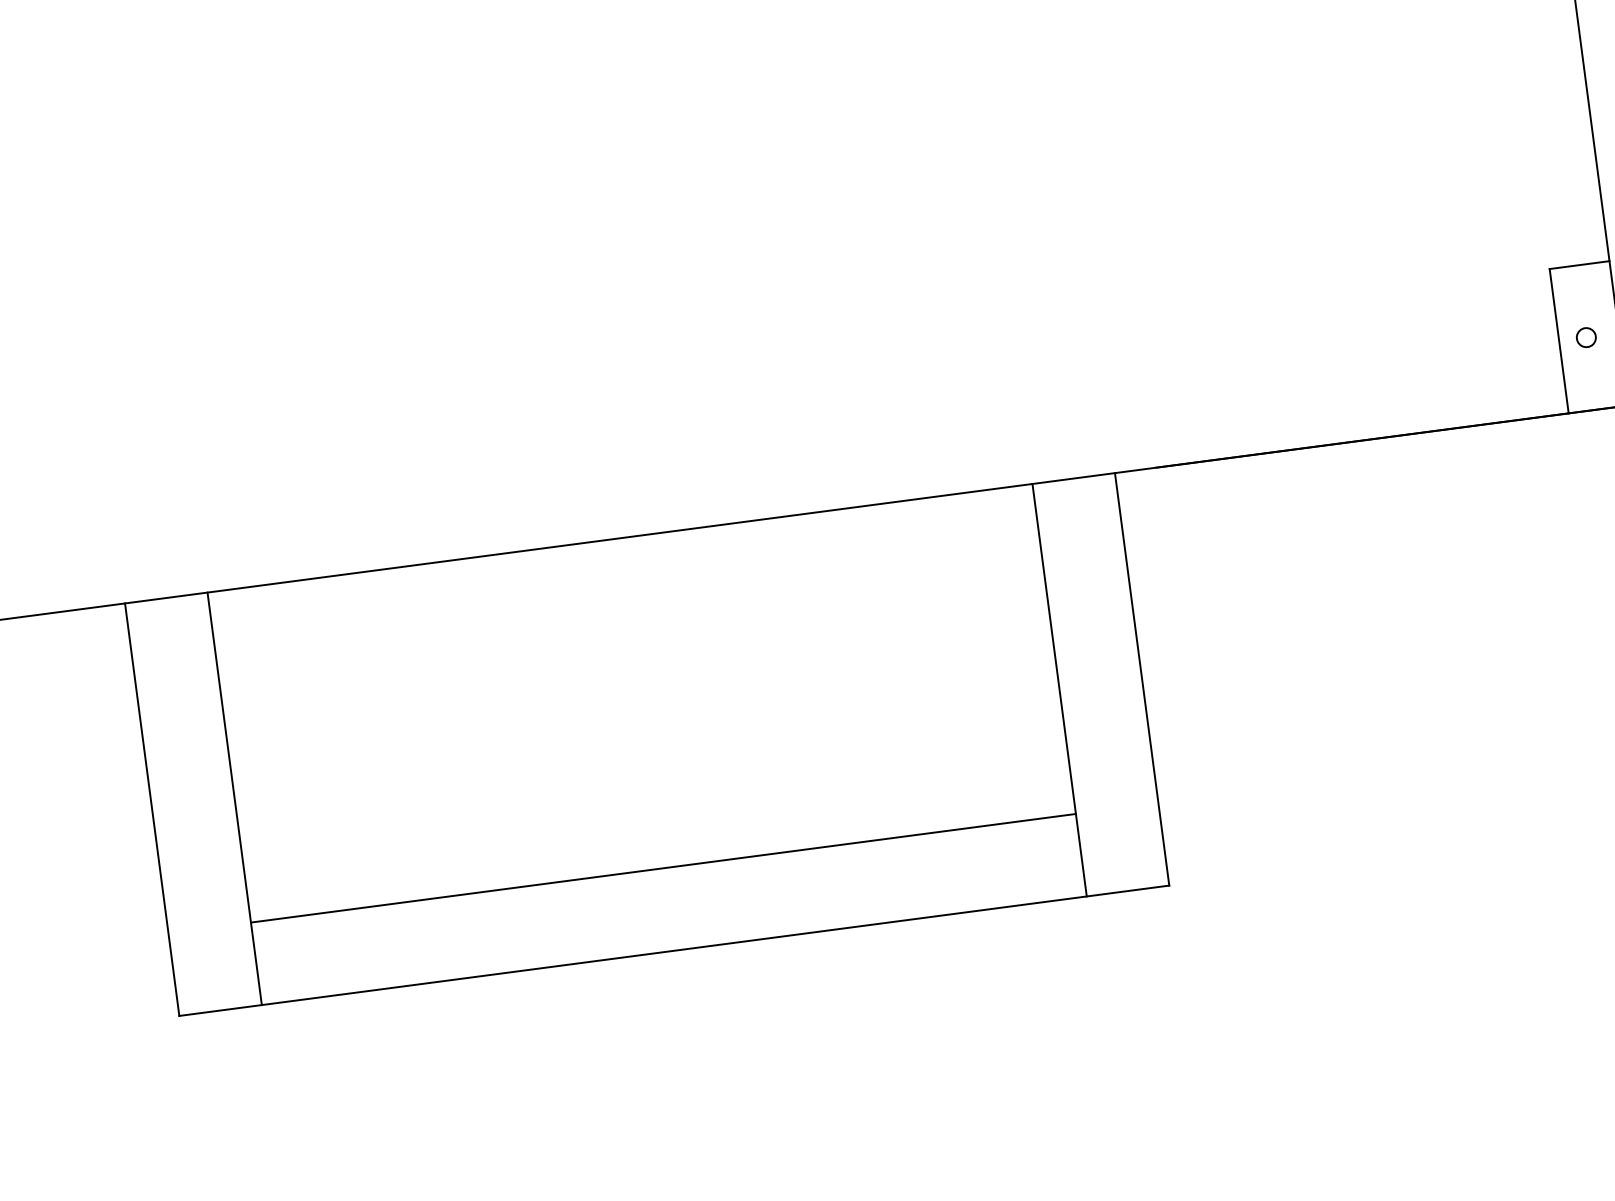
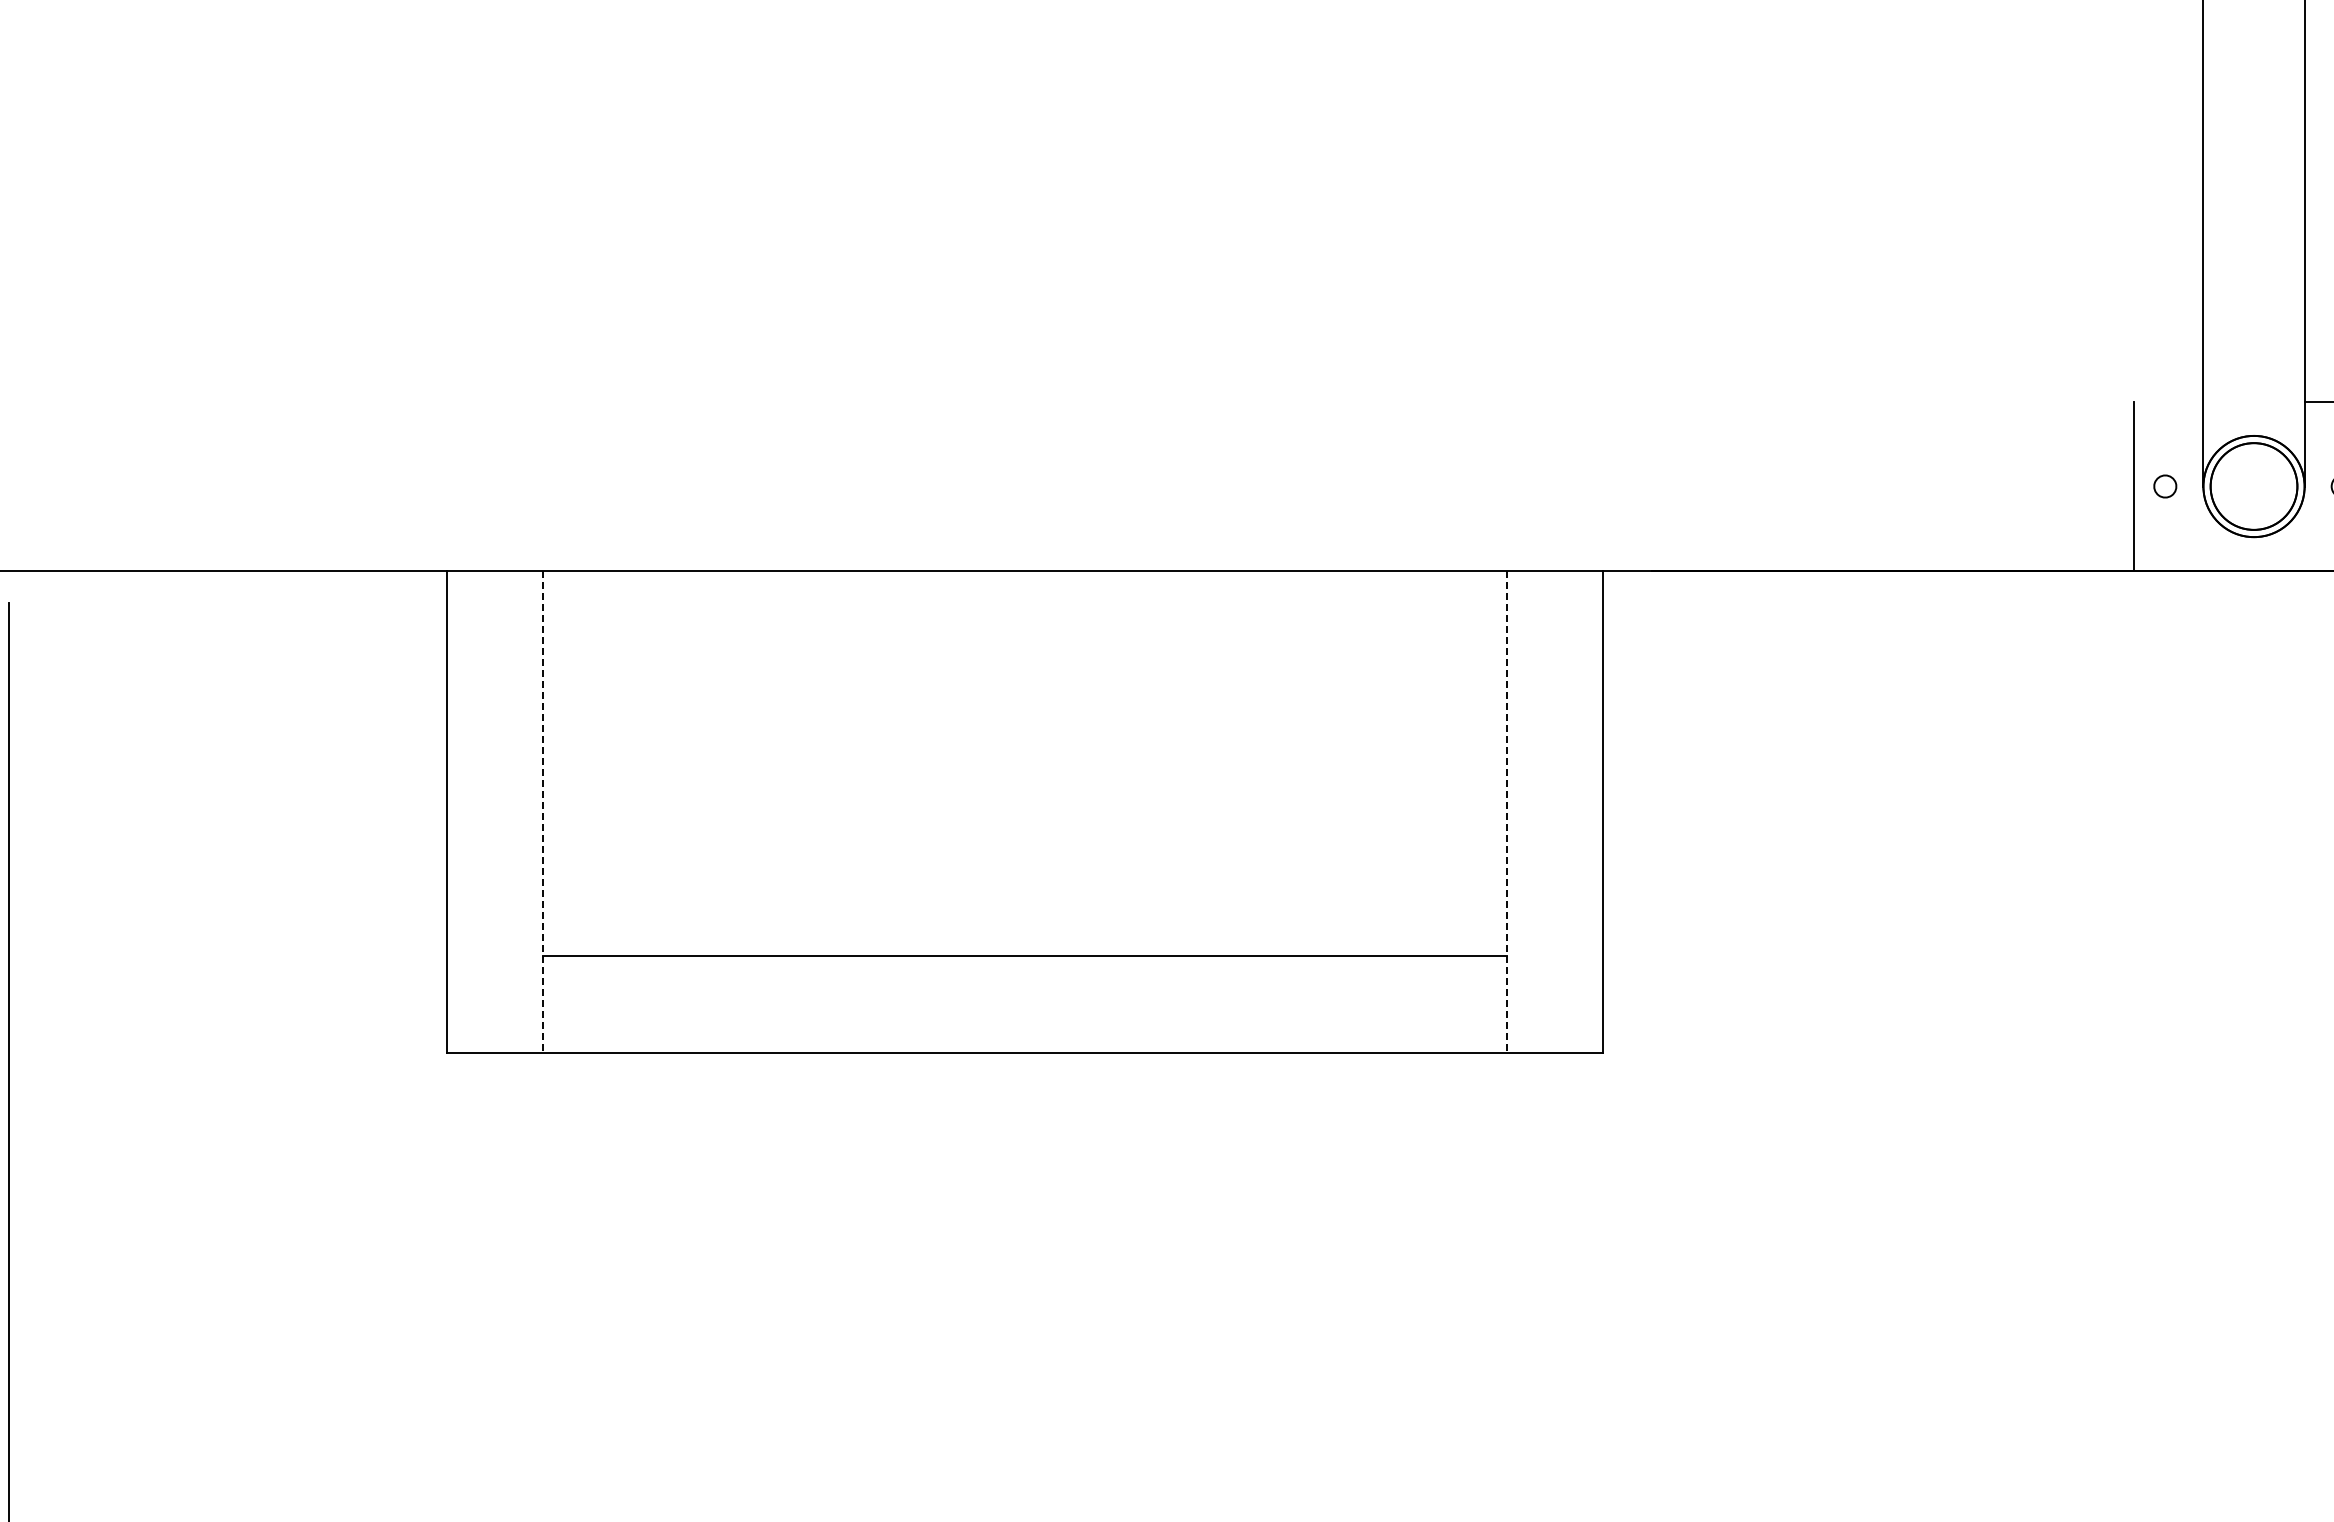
line: (1579, 265) -> (2168, 402), removed
line: (1059, 689) -> (1507, 811), solid -> dashed
line: (234, 798) -> (543, 811), solid -> dashed

